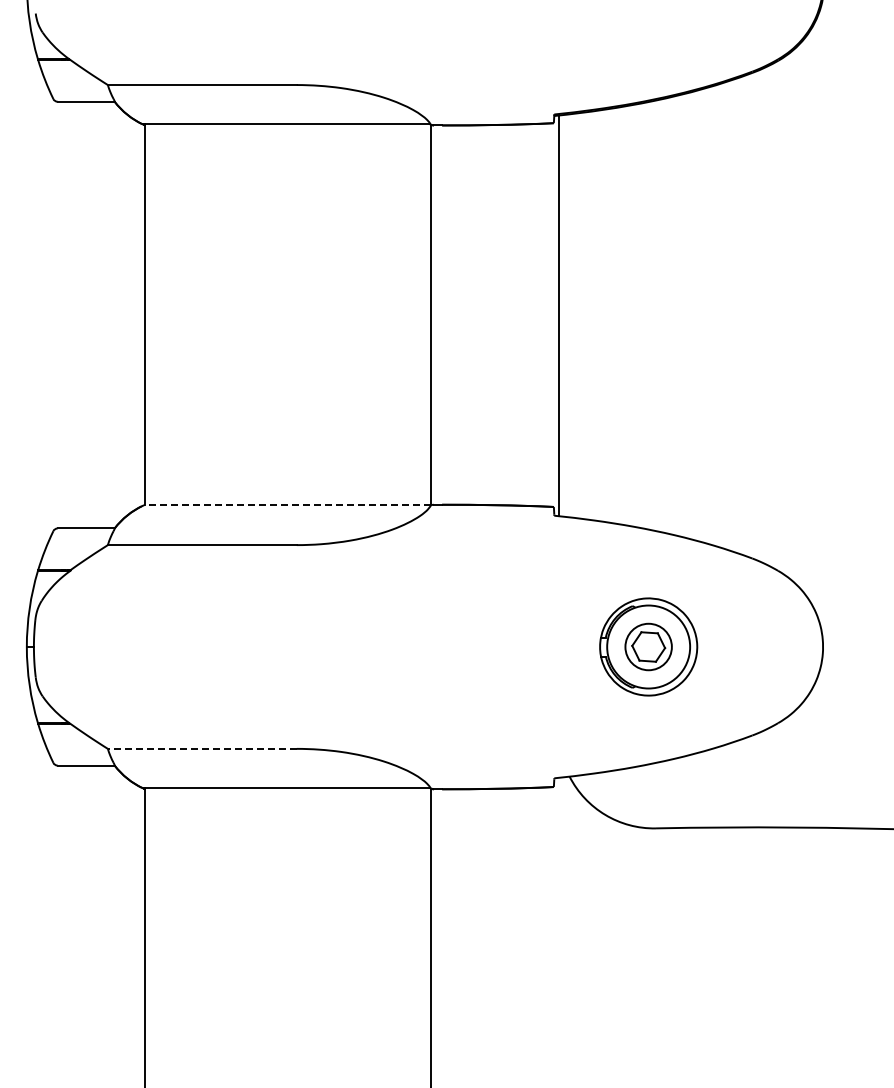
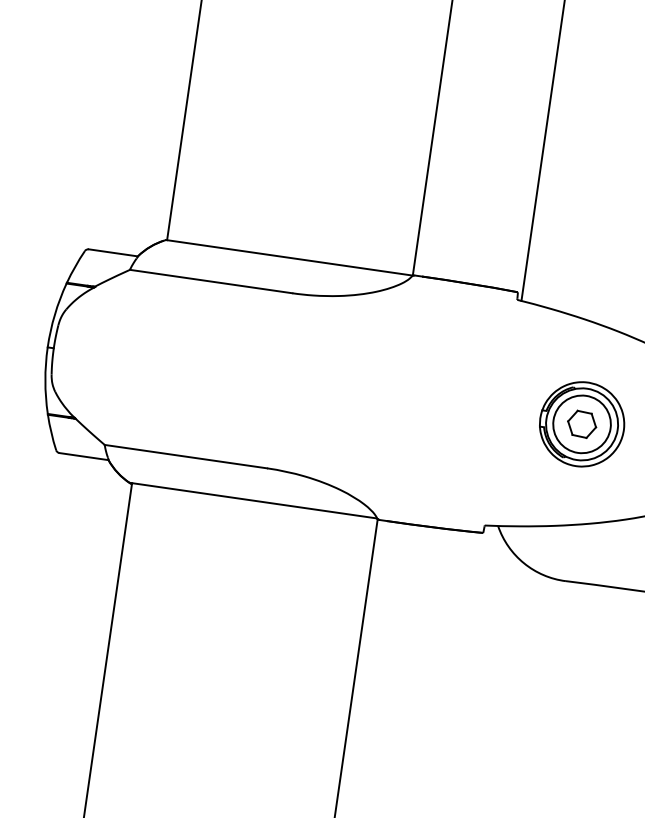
line: (287, 505) -> (289, 258), dashed -> solid
circle: (648, 646) -> (582, 423), size x1.43
line: (201, 748) -> (185, 456), dashed -> solid

